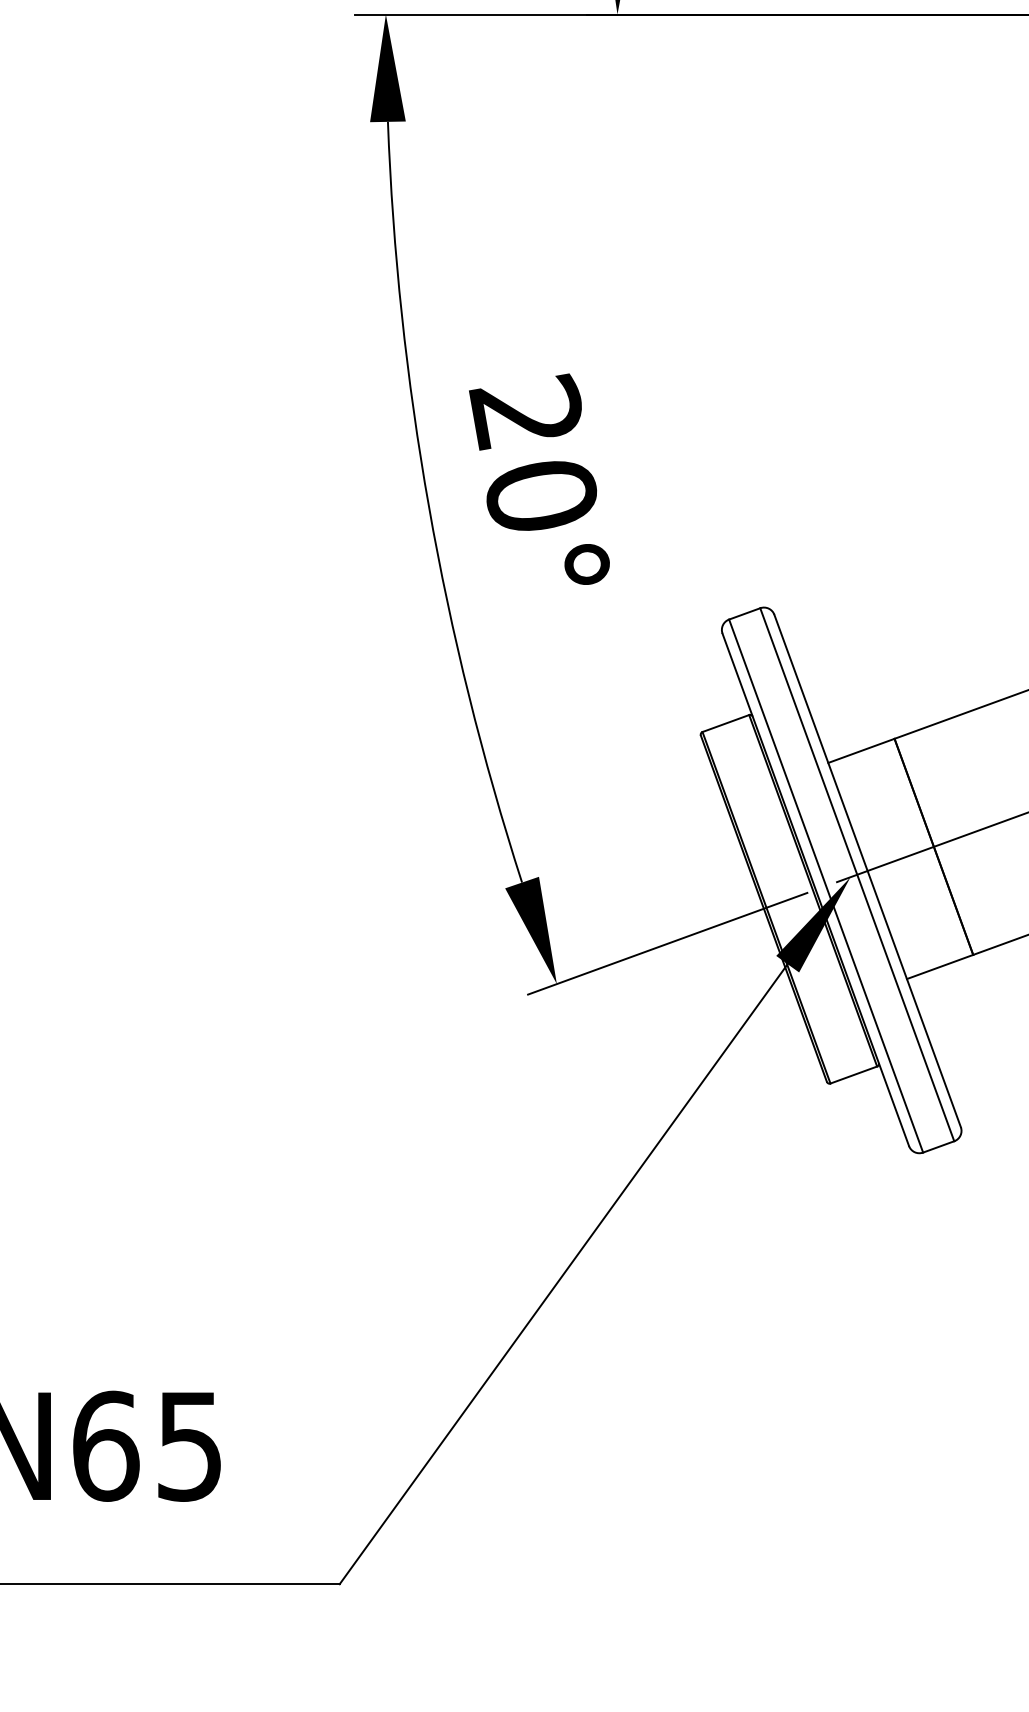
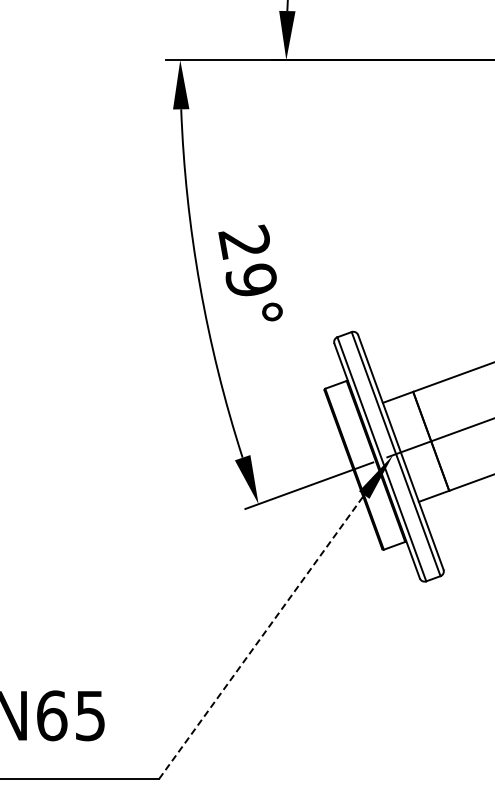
text: (539, 493) -> (250, 279), 20° -> 29°
line: (563, 1273) -> (261, 636), solid -> dashed

